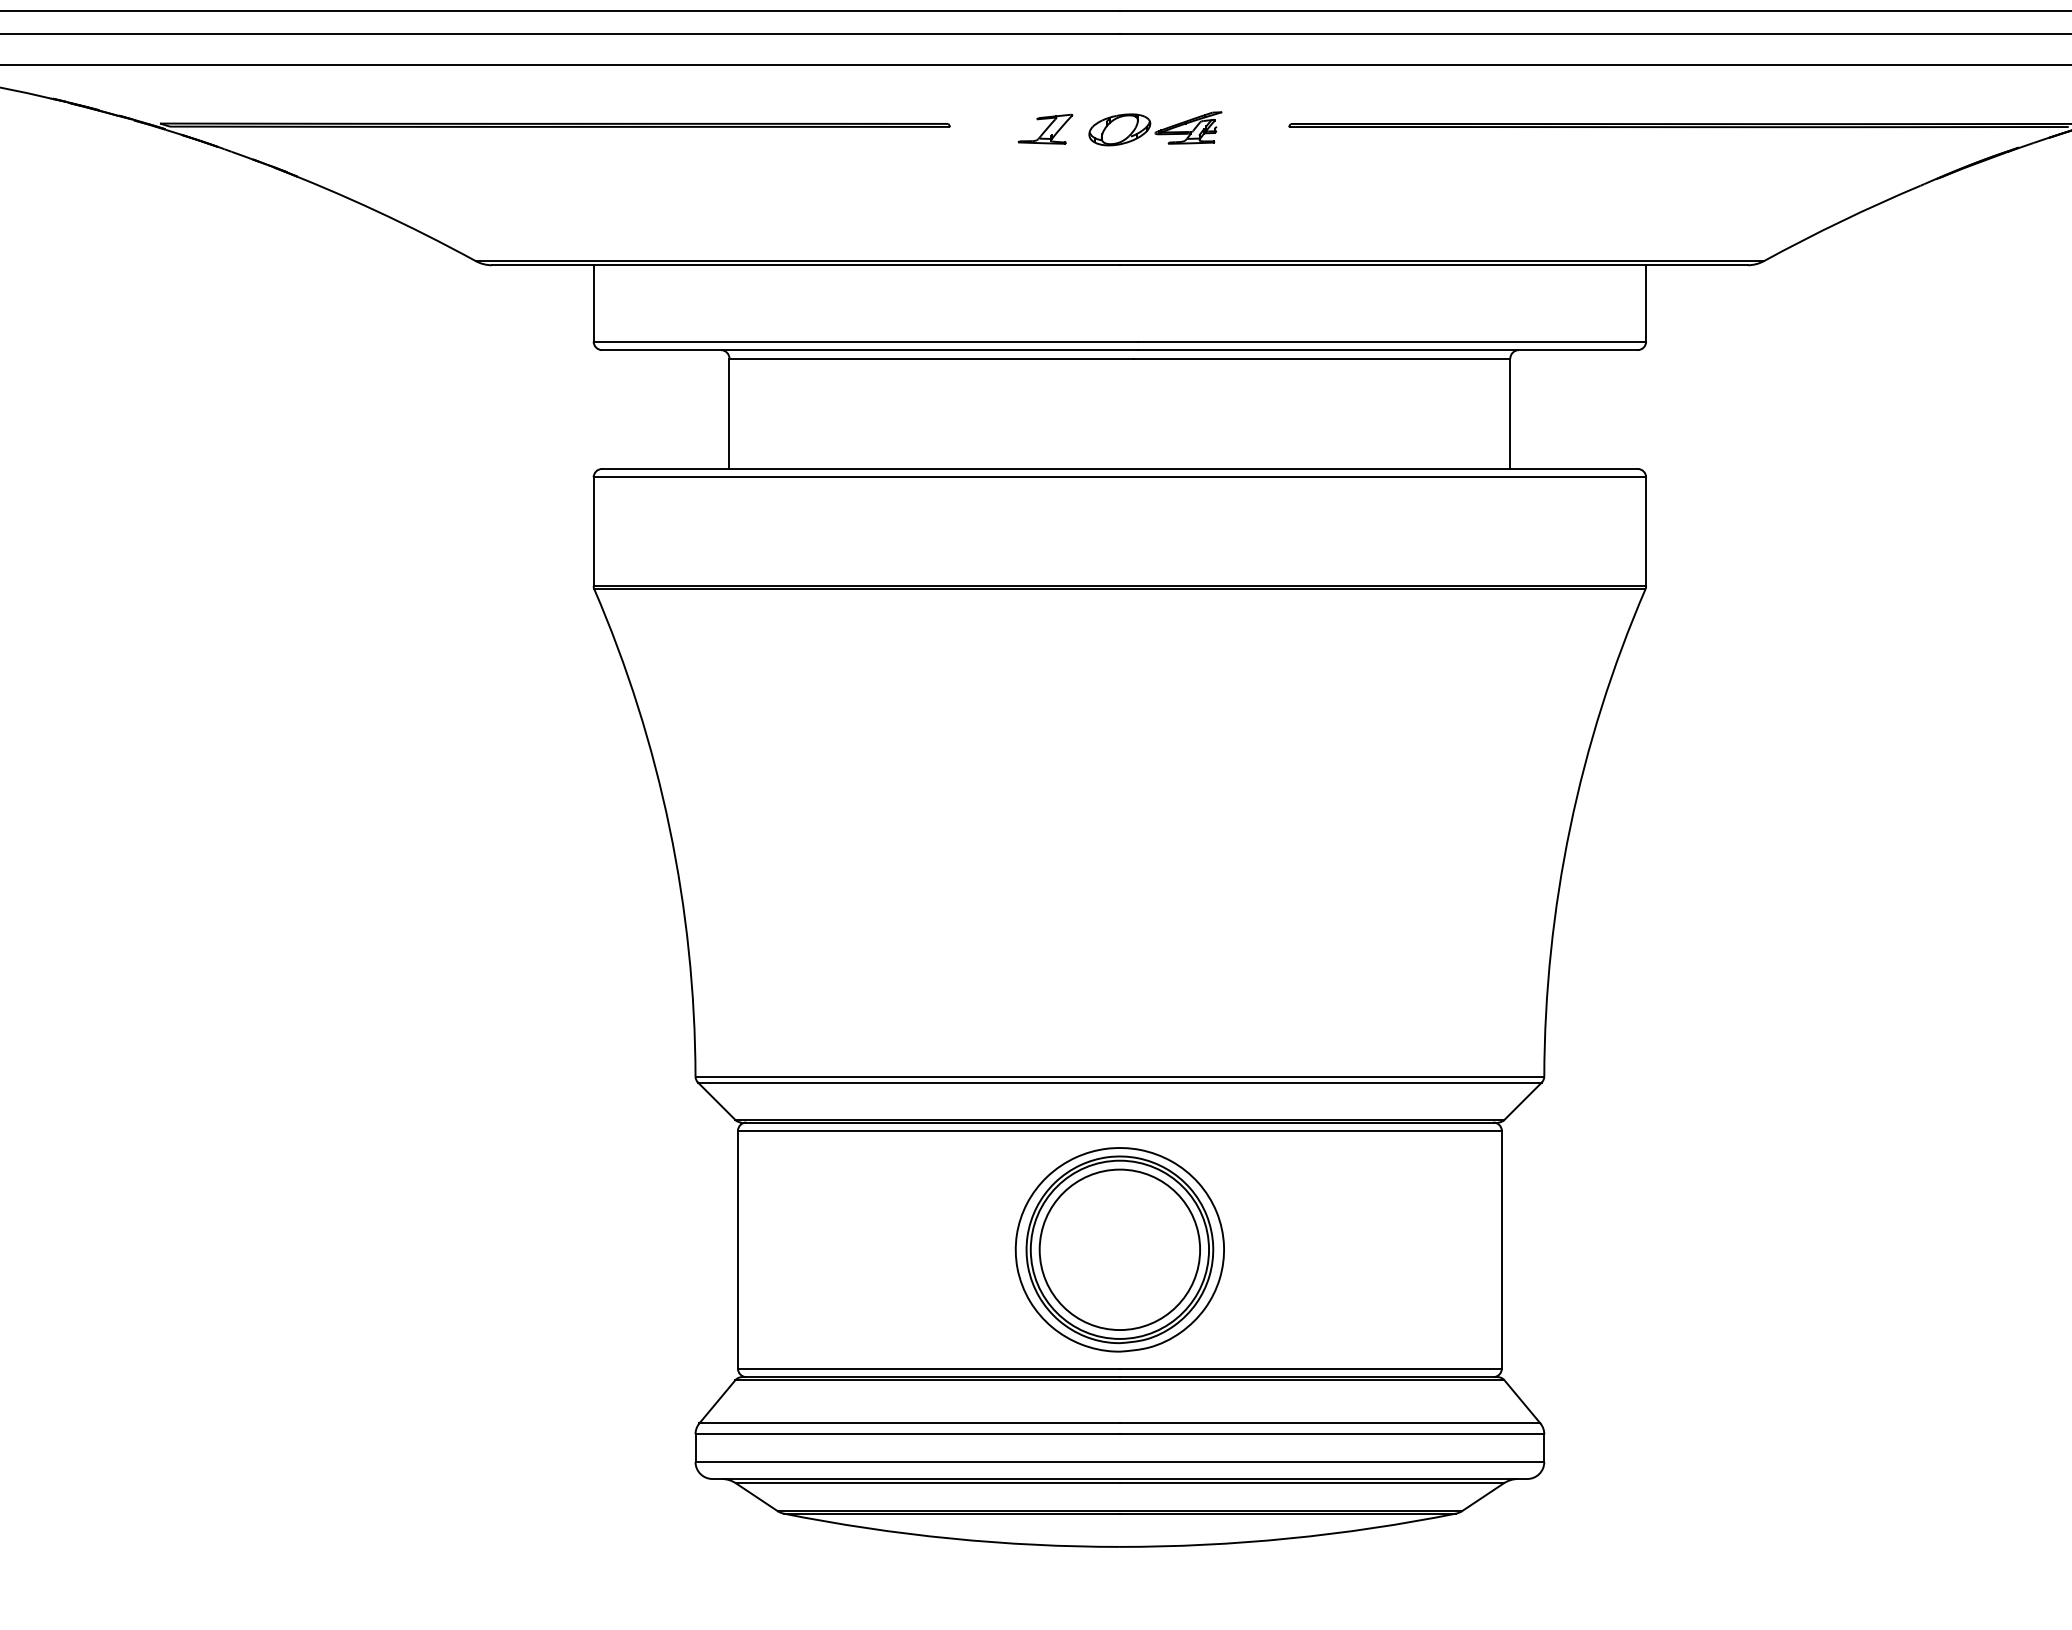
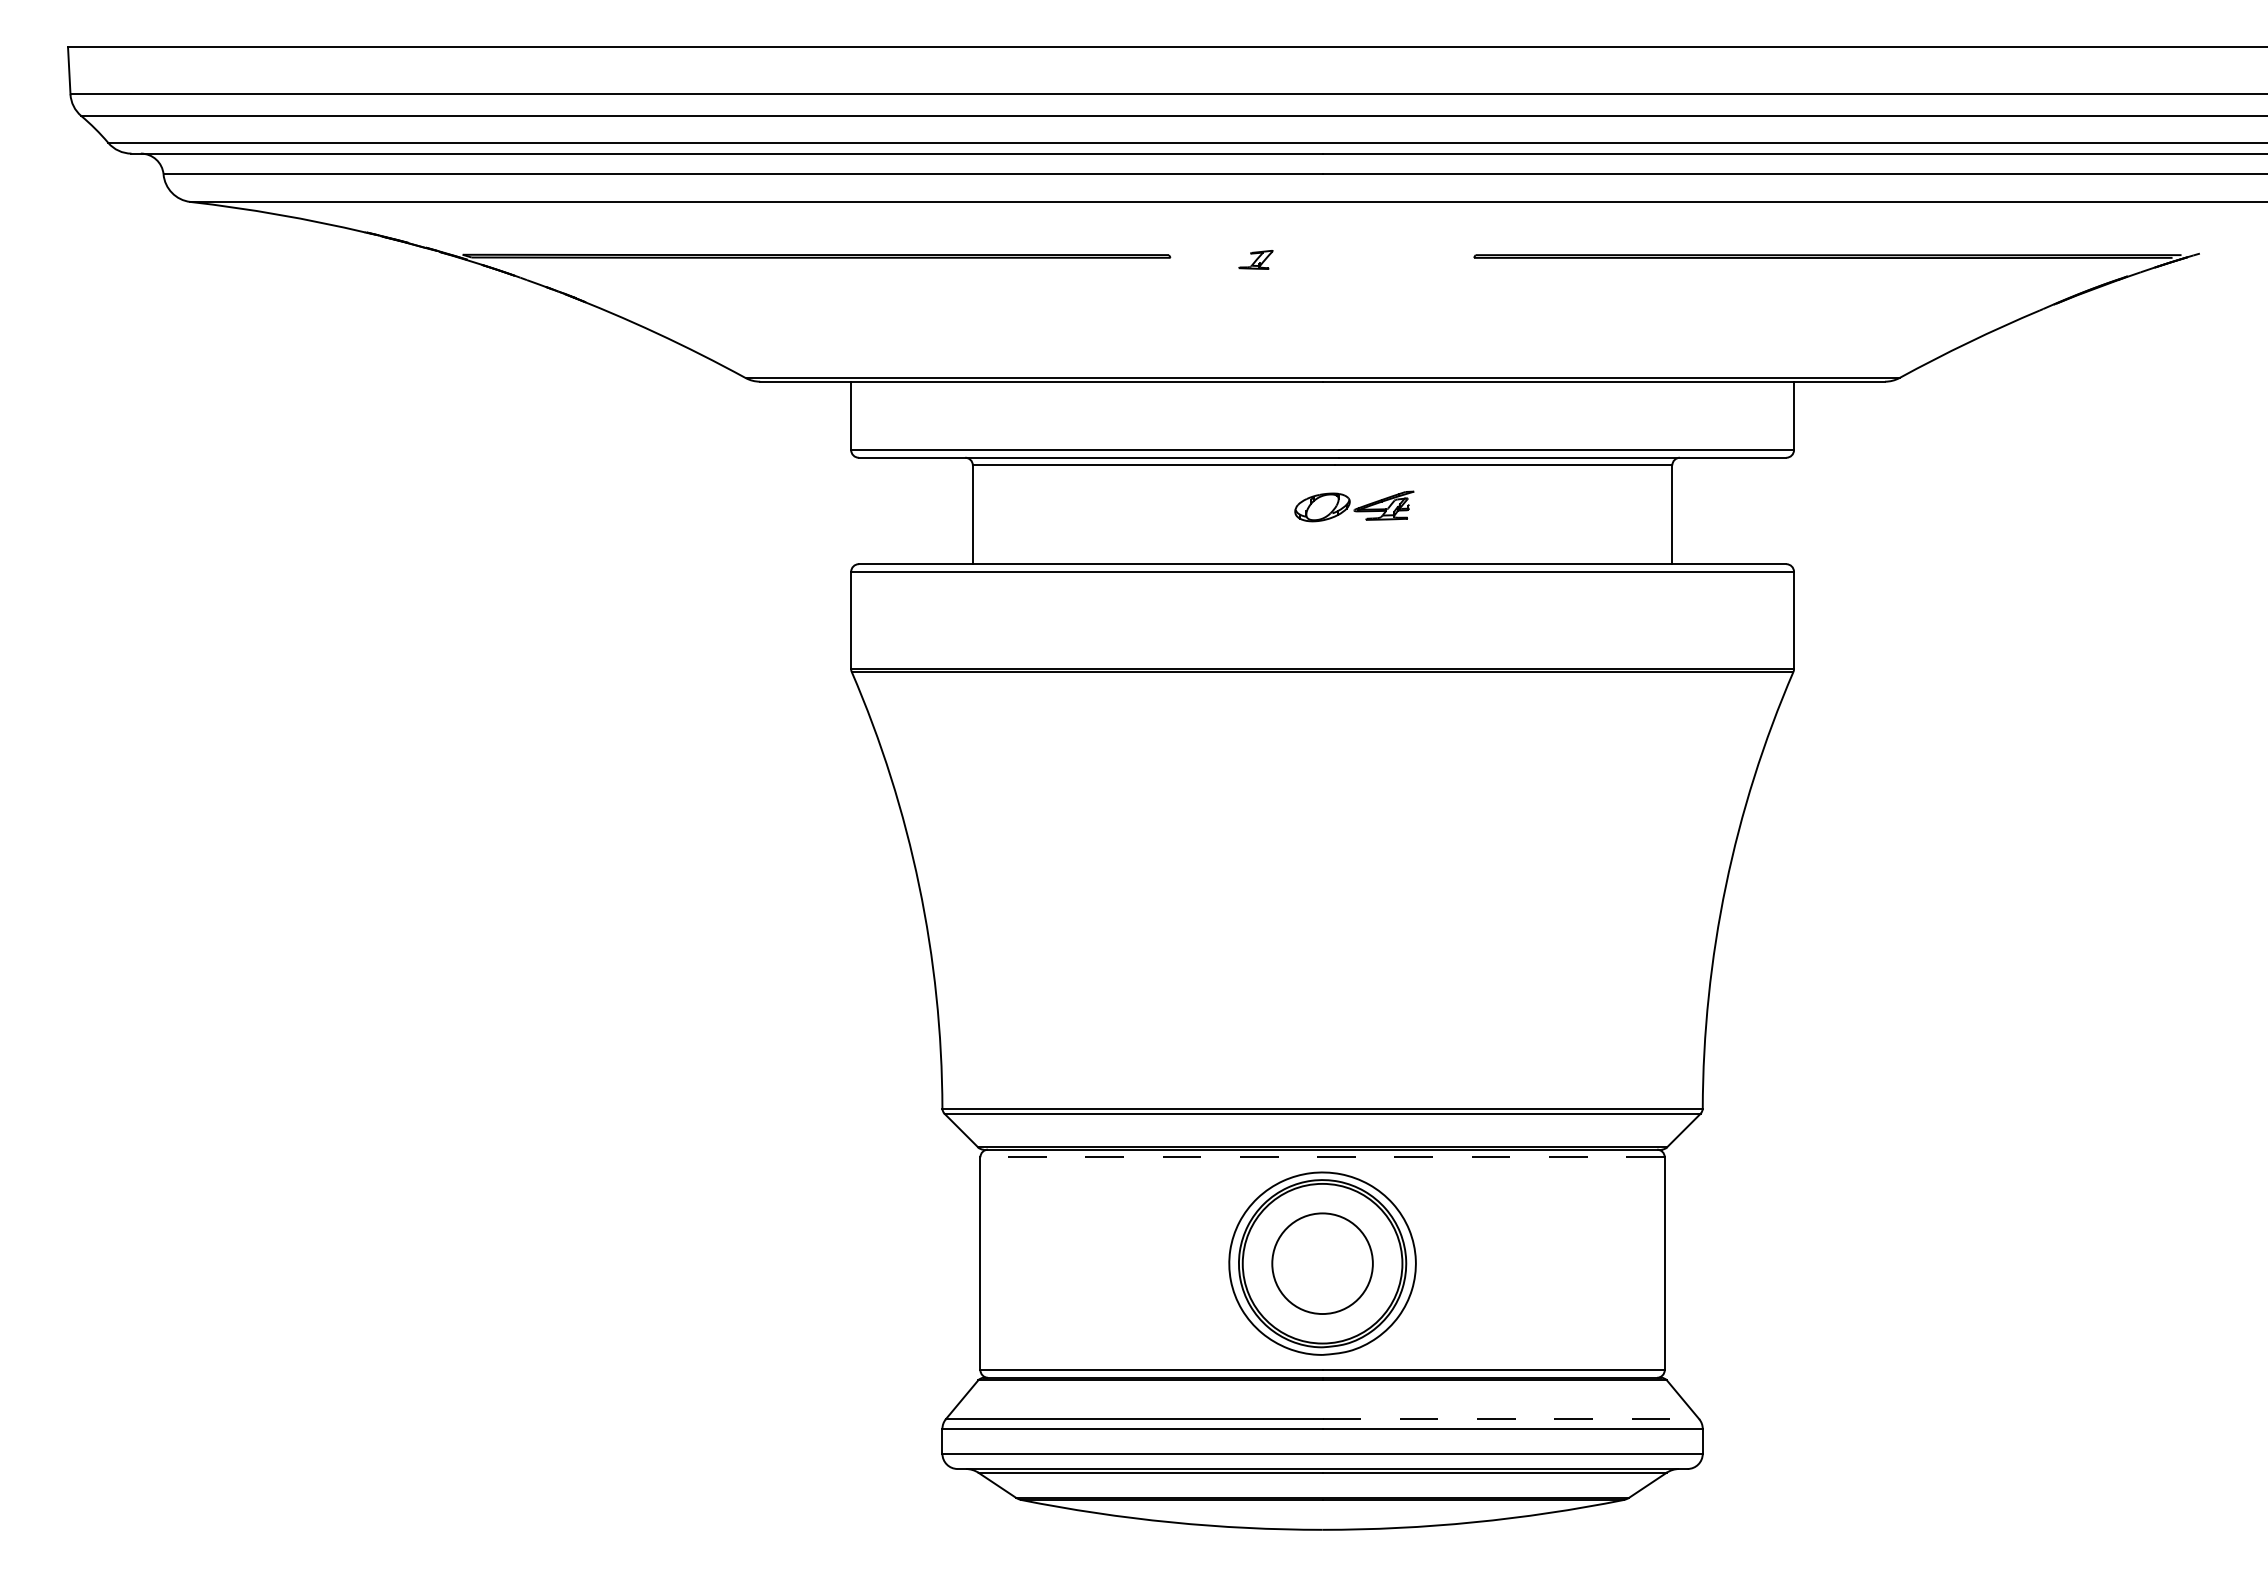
part: (1045, 128) -> (1255, 259), size x0.7
part: (1155, 128) -> (1354, 506), moved
line: (1119, 1131) -> (1322, 1157), solid -> dashed
circle: (1119, 1249) -> (1322, 1263), size x0.7
line: (1330, 1423) -> (1511, 1419), solid -> dashed

